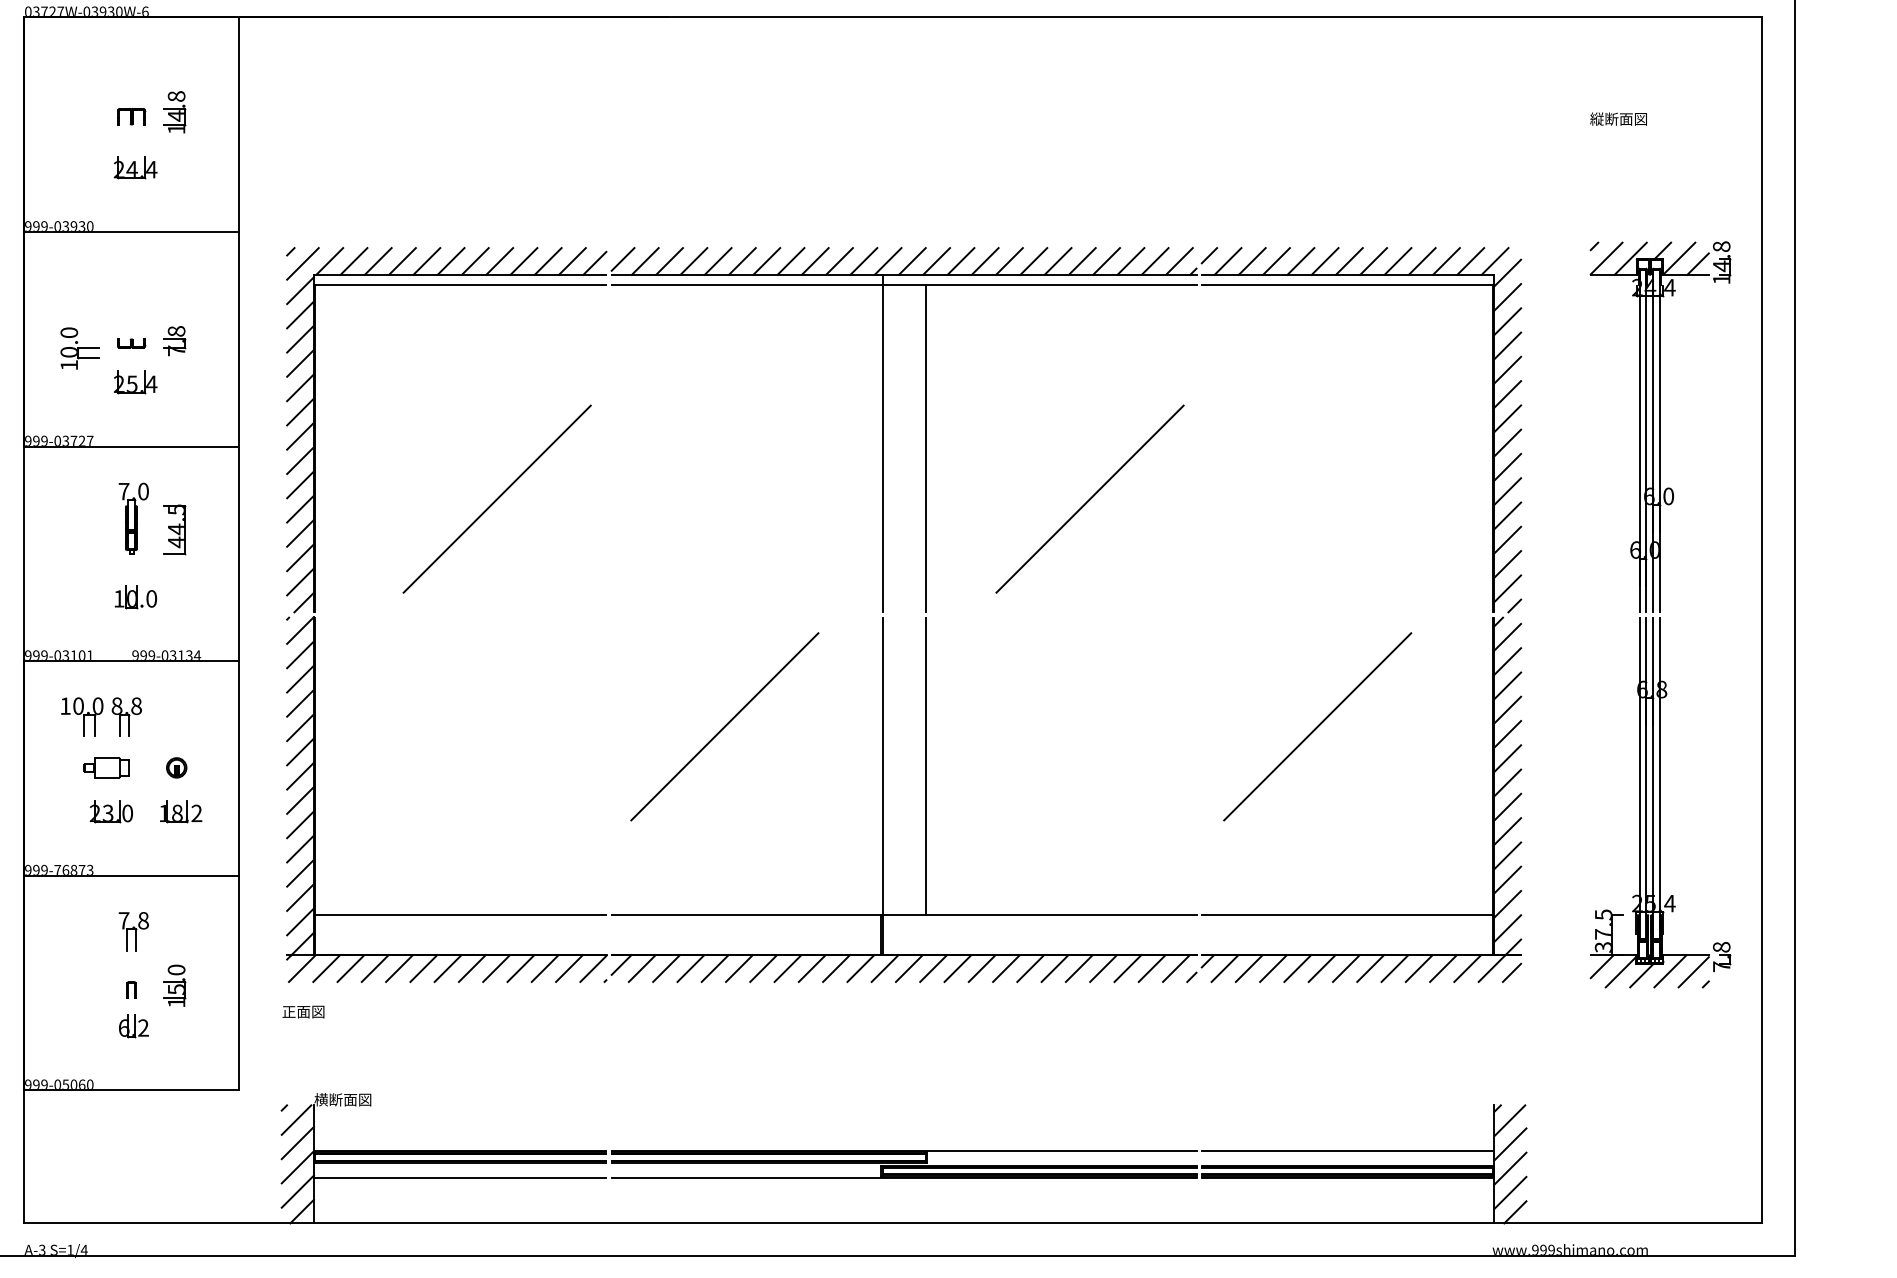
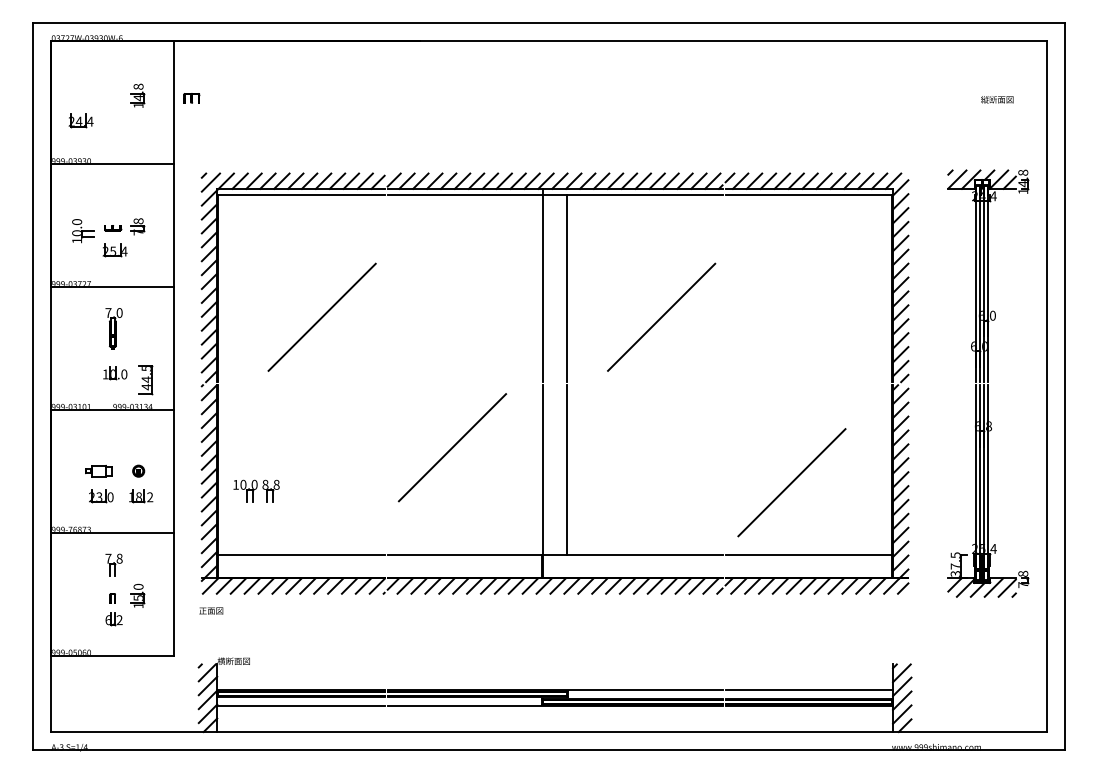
part: (131, 116) -> (191, 98), moved
text: (1619, 118) -> (997, 99), moved
part: (134, 167) -> (80, 120), moved
part: (174, 530) -> (145, 380), moved
part: (101, 716) -> (256, 490), moved
line: (1316, 726) -> (791, 482), moved

